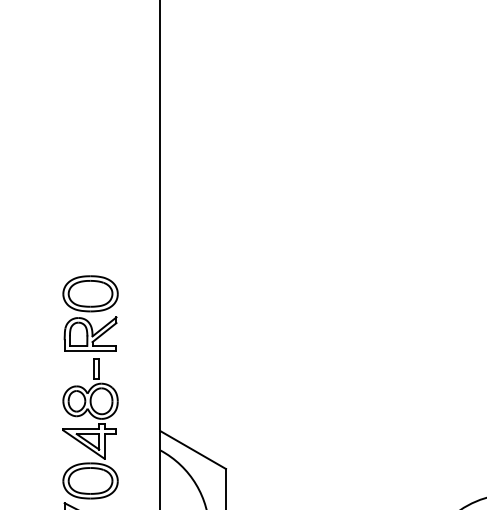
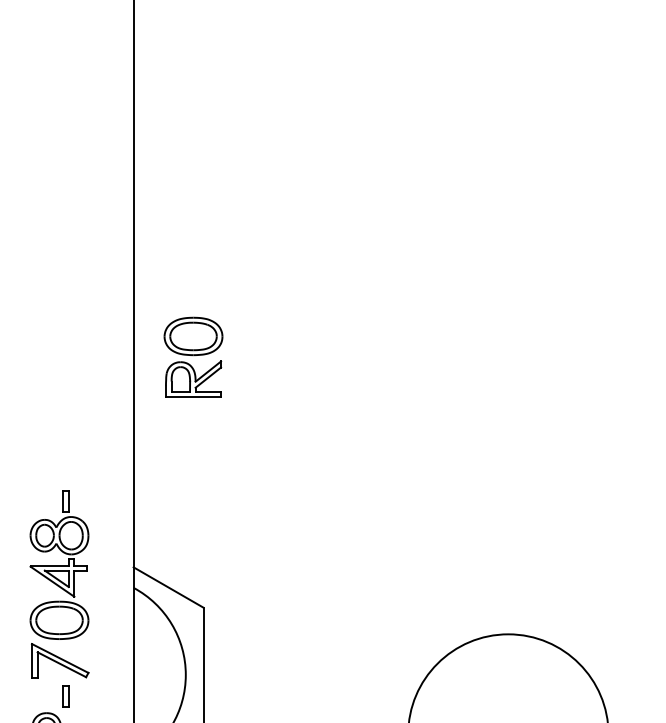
part: (90, 312) -> (193, 356), moved

